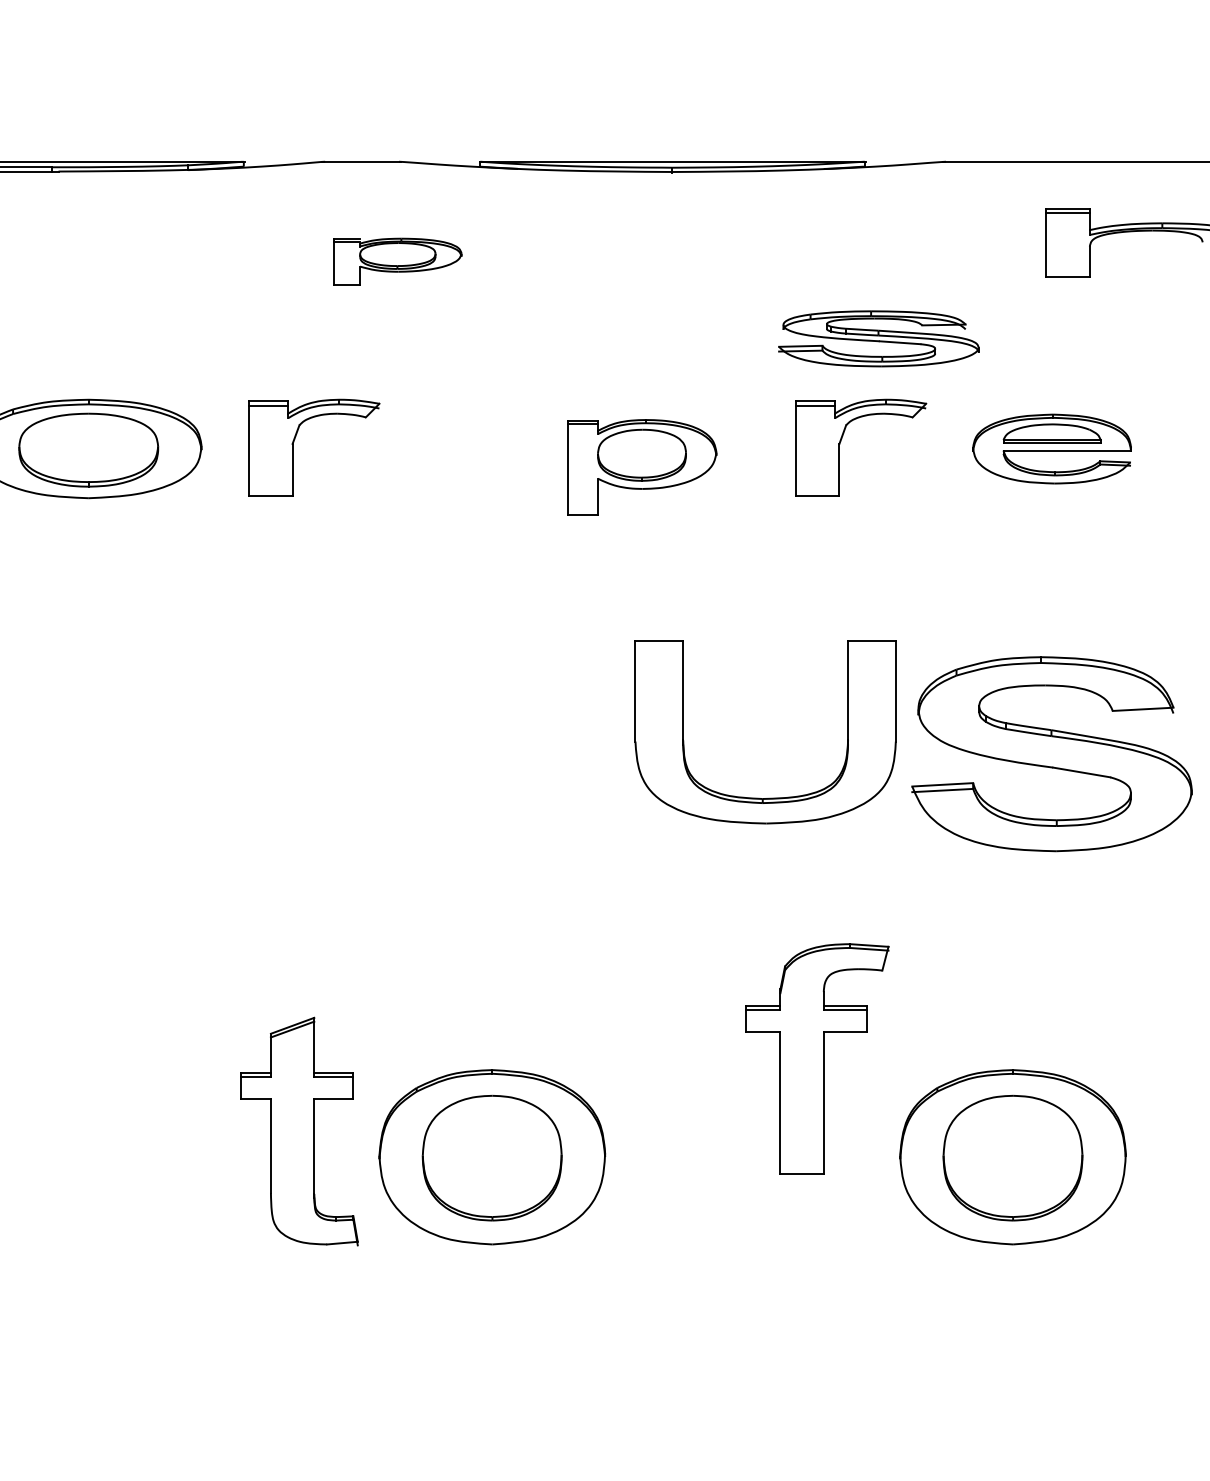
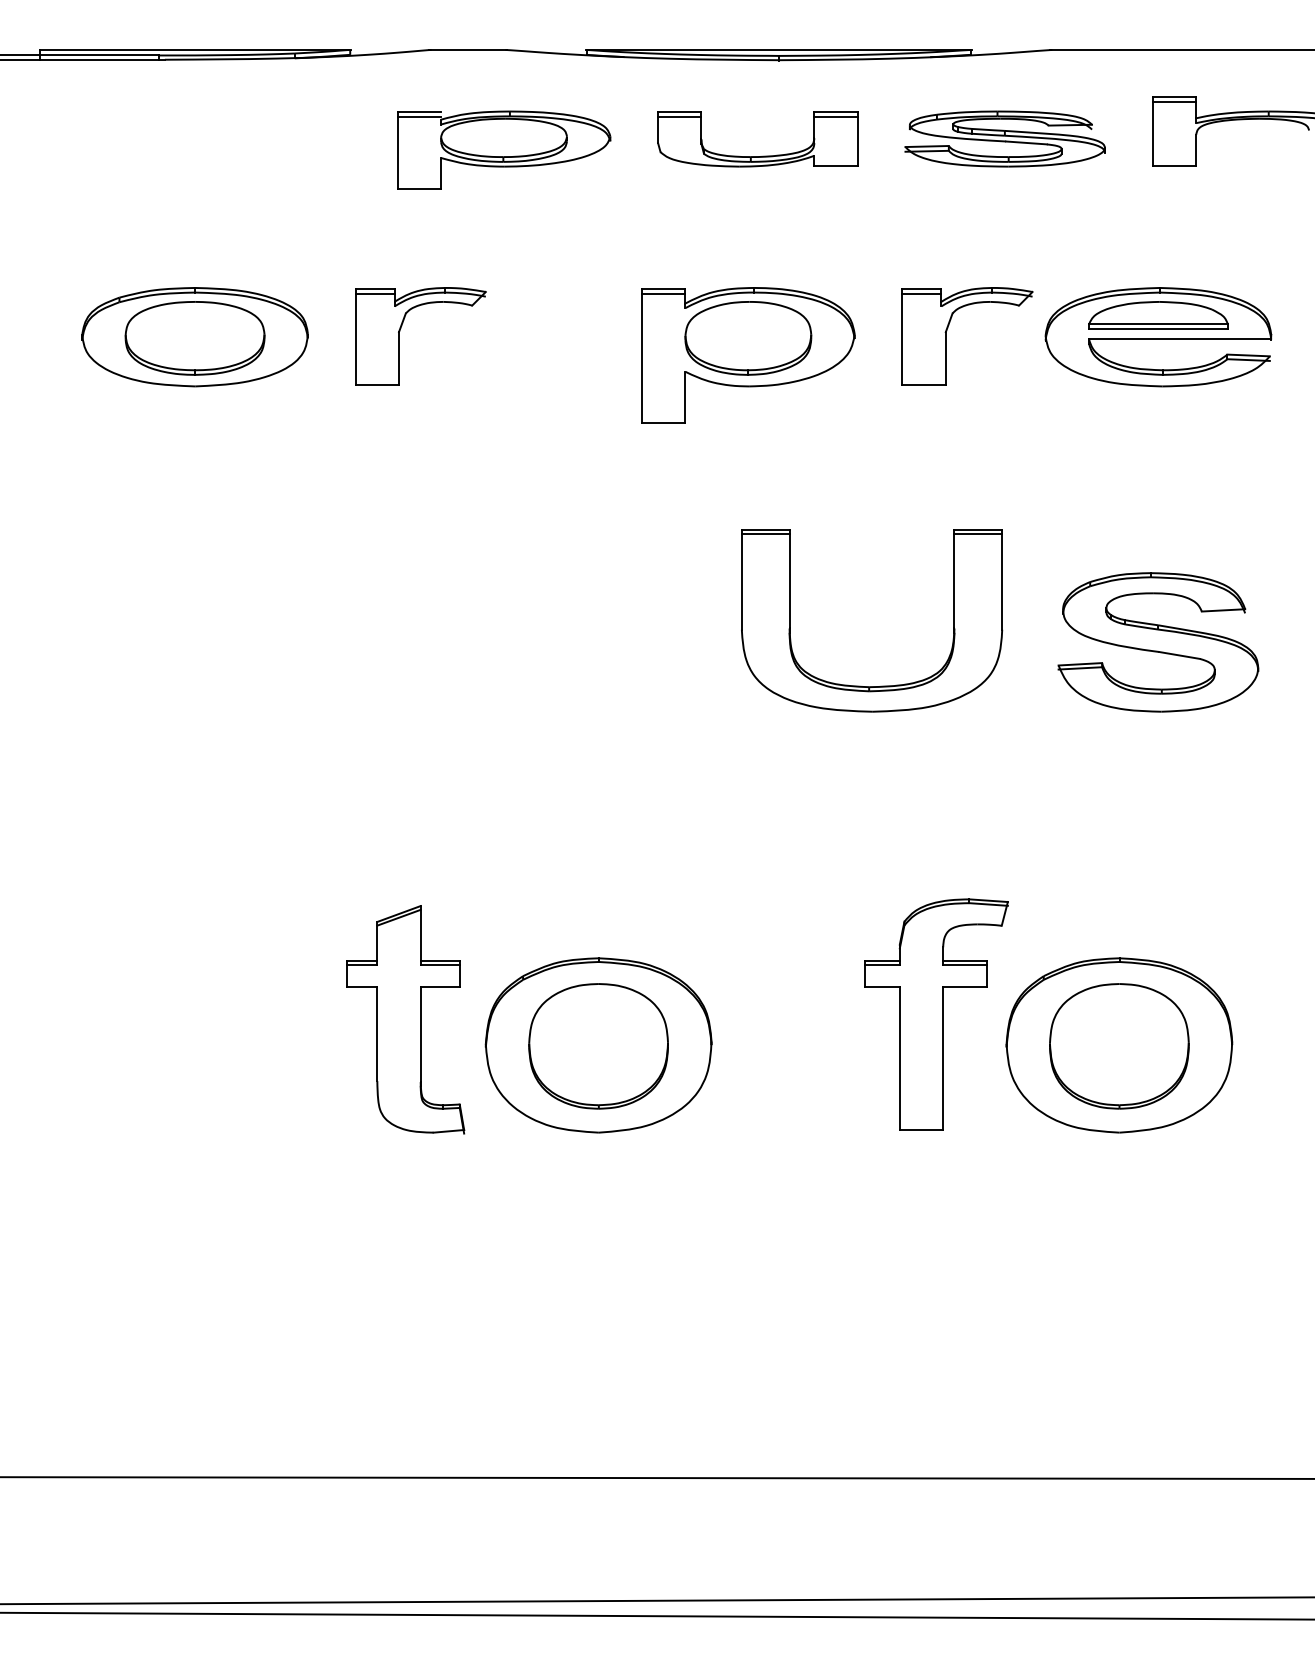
part: (398, 261) -> (504, 149), size x1.67
part: (656, 267) -> (762, 155), added
part: (878, 338) -> (1004, 138), moved
part: (1052, 449) -> (1158, 337), size x1.43
part: (642, 467) -> (748, 355), size x1.43
line: (659, 645) -> (765, 533), added
line: (872, 645) -> (978, 533), added
part: (1052, 754) -> (1158, 642), size x0.71
part: (817, 1059) -> (936, 1014), moved

